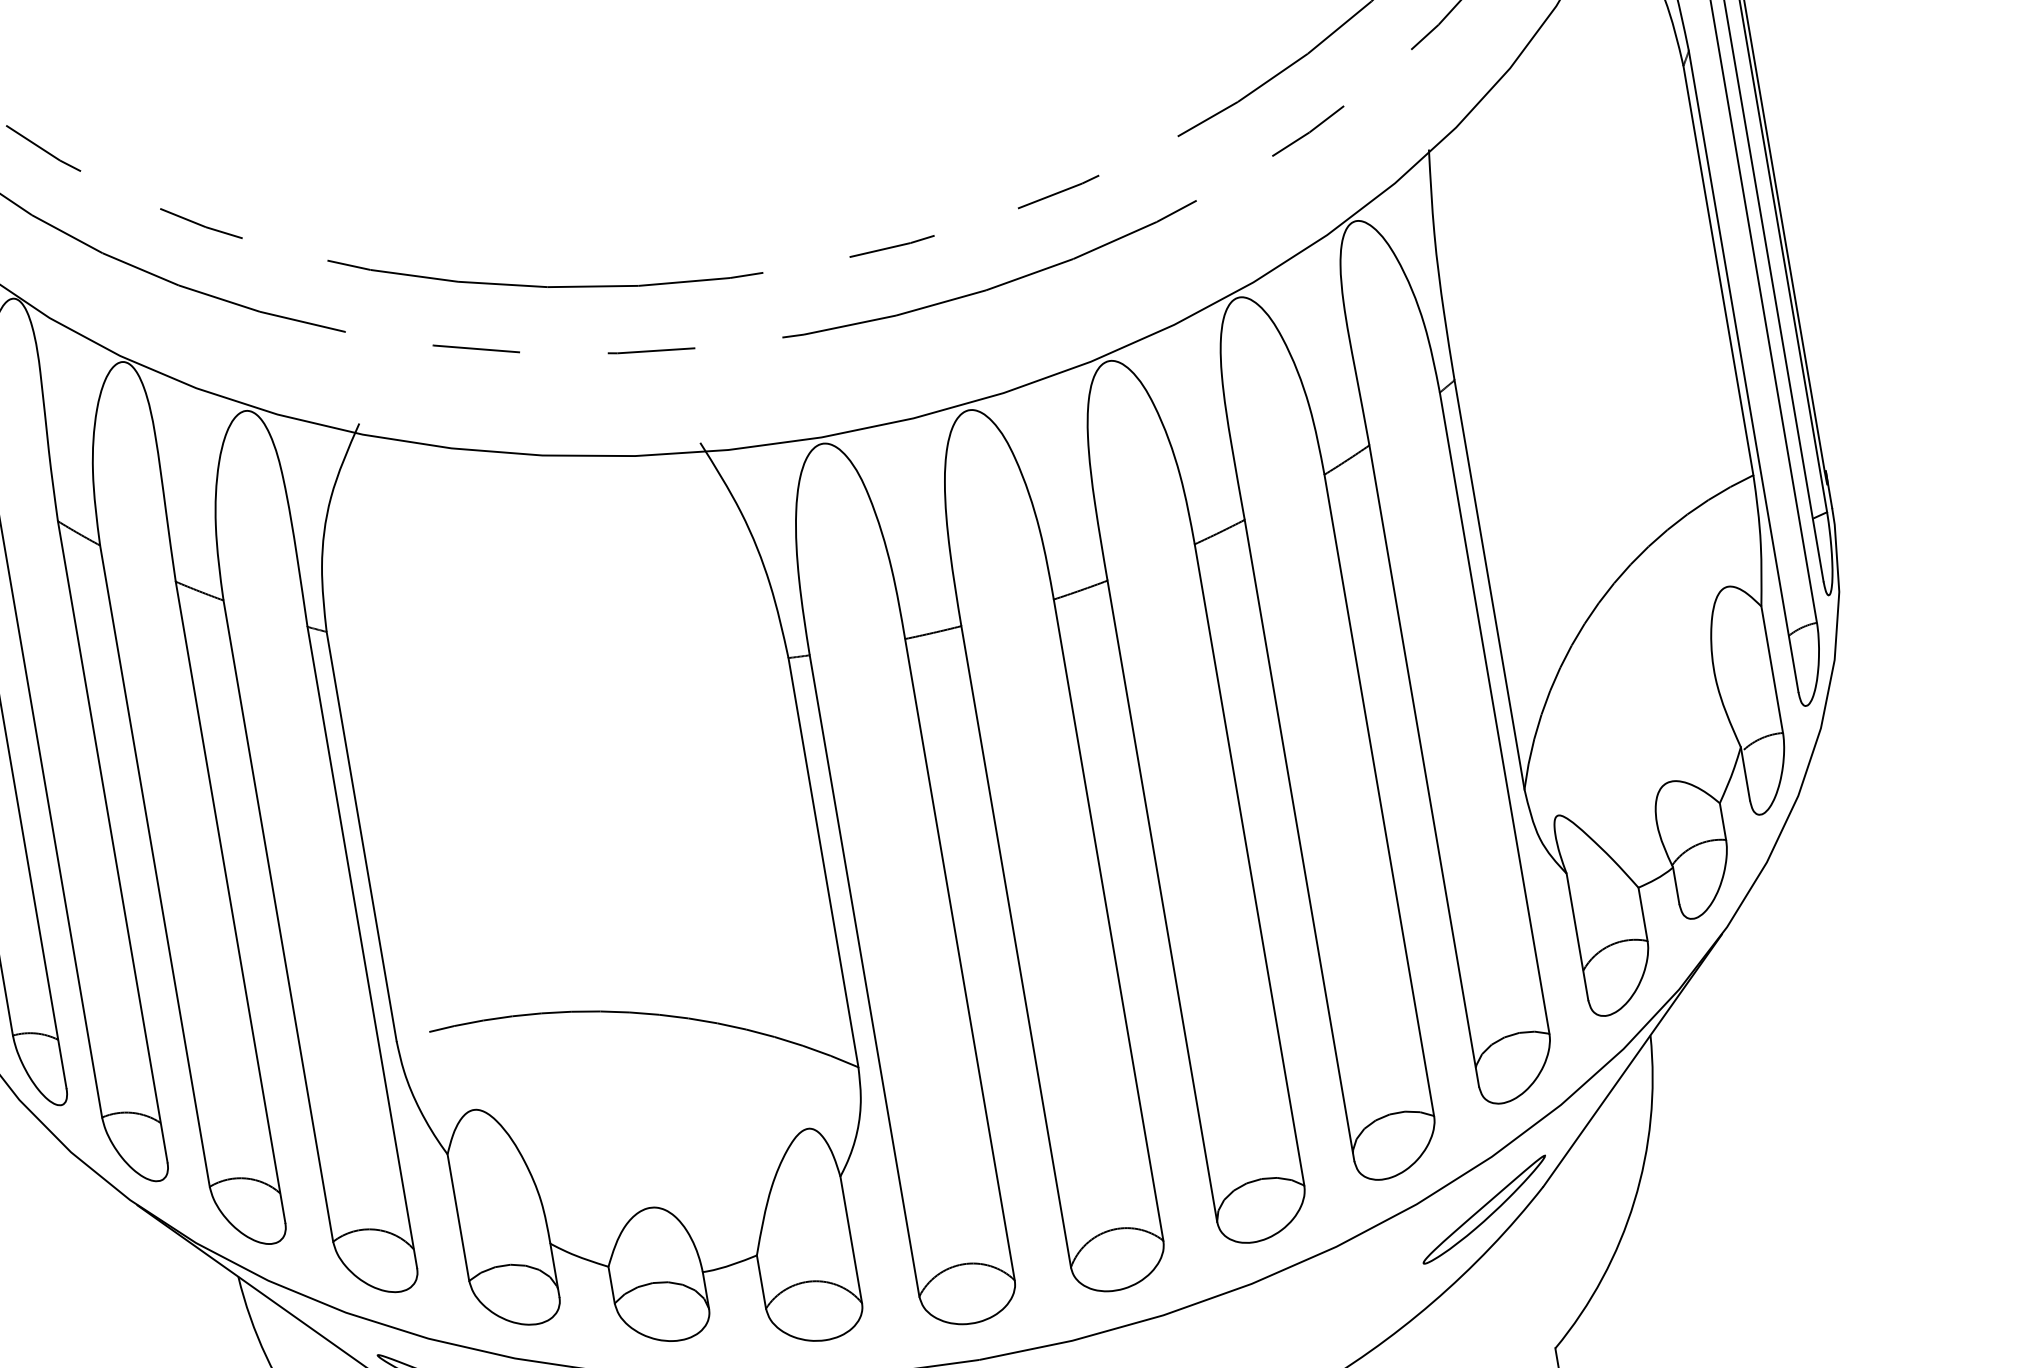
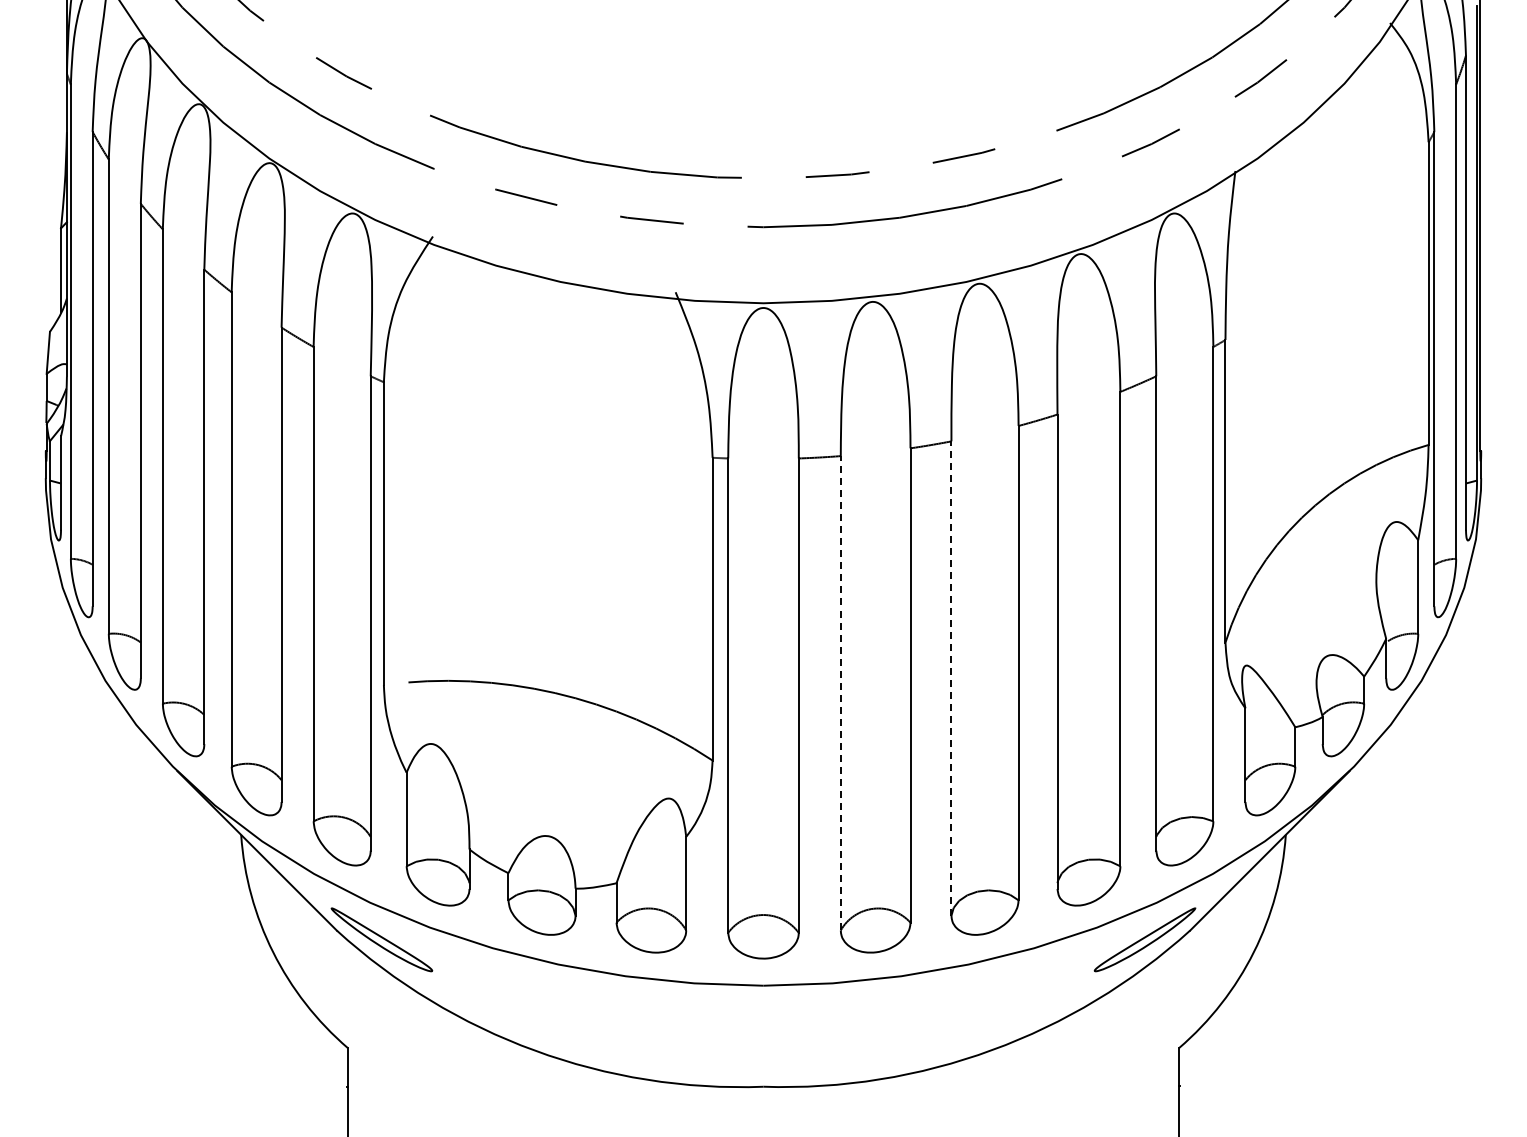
line: (1162, 901) -> (951, 678), solid -> dashed
line: (1015, 945) -> (840, 692), solid -> dashed

